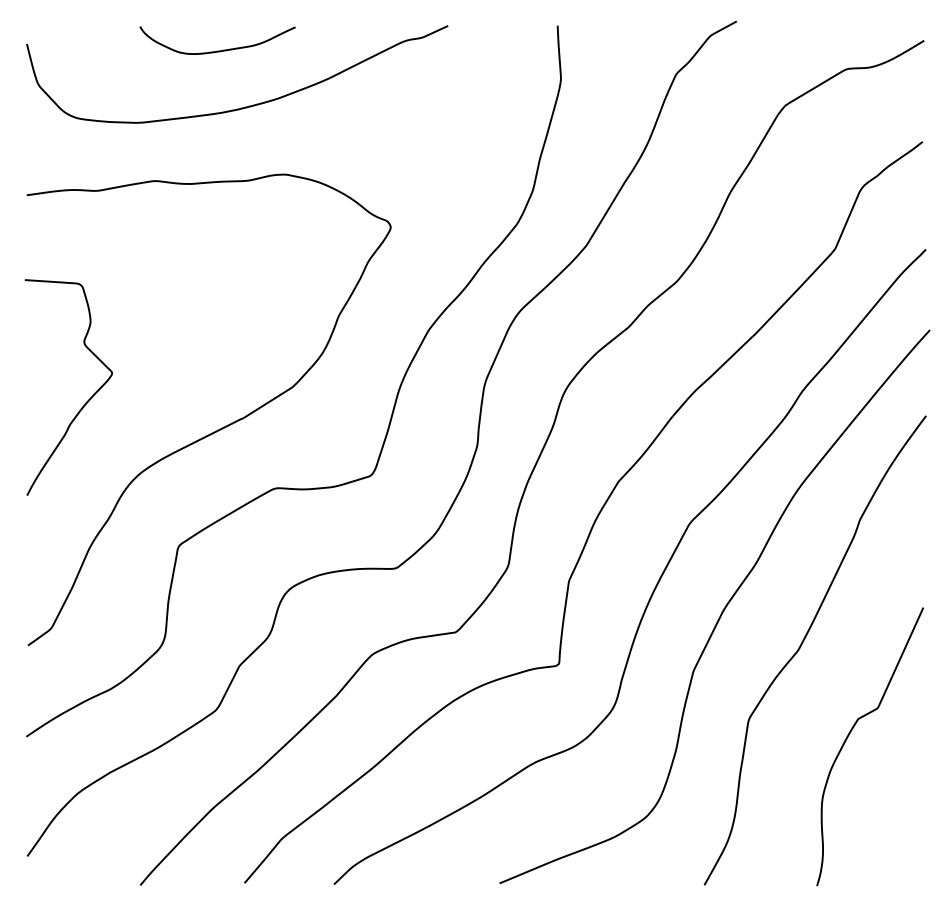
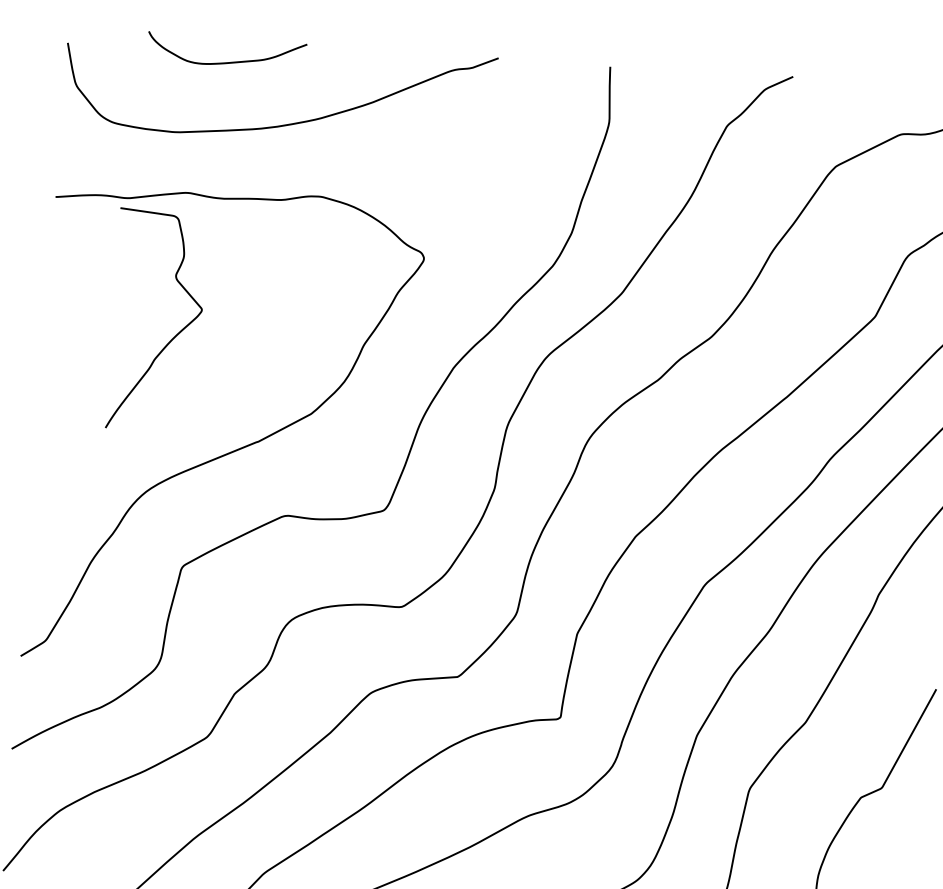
curve: (217, 50) -> (225, 61), moved
curve: (84, 403) -> (171, 338), moved

